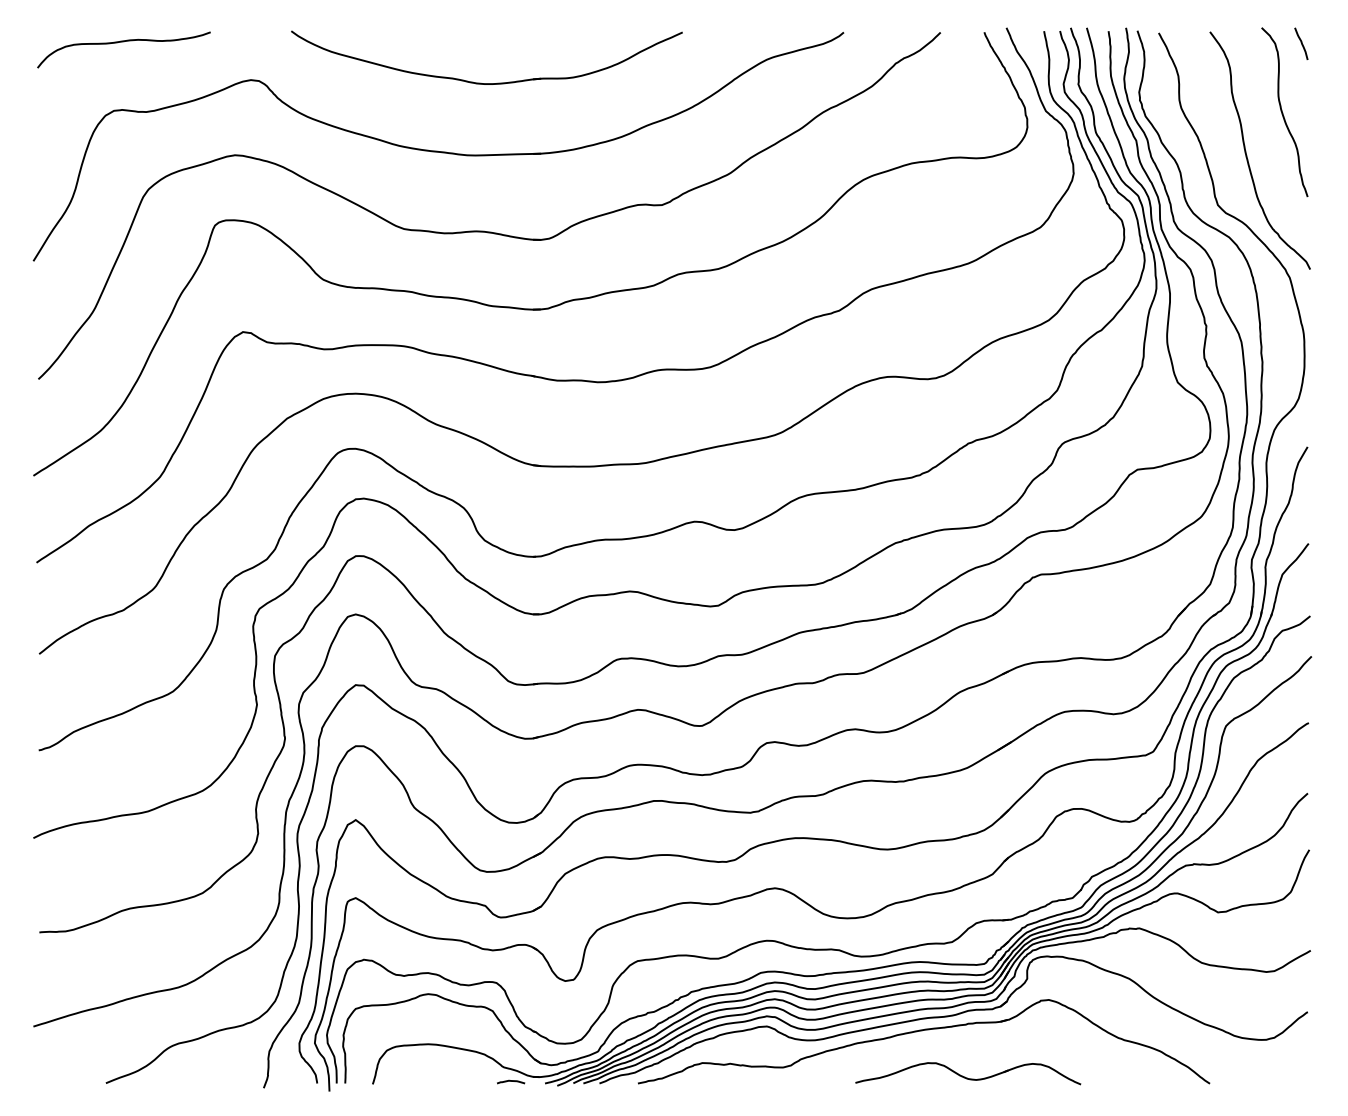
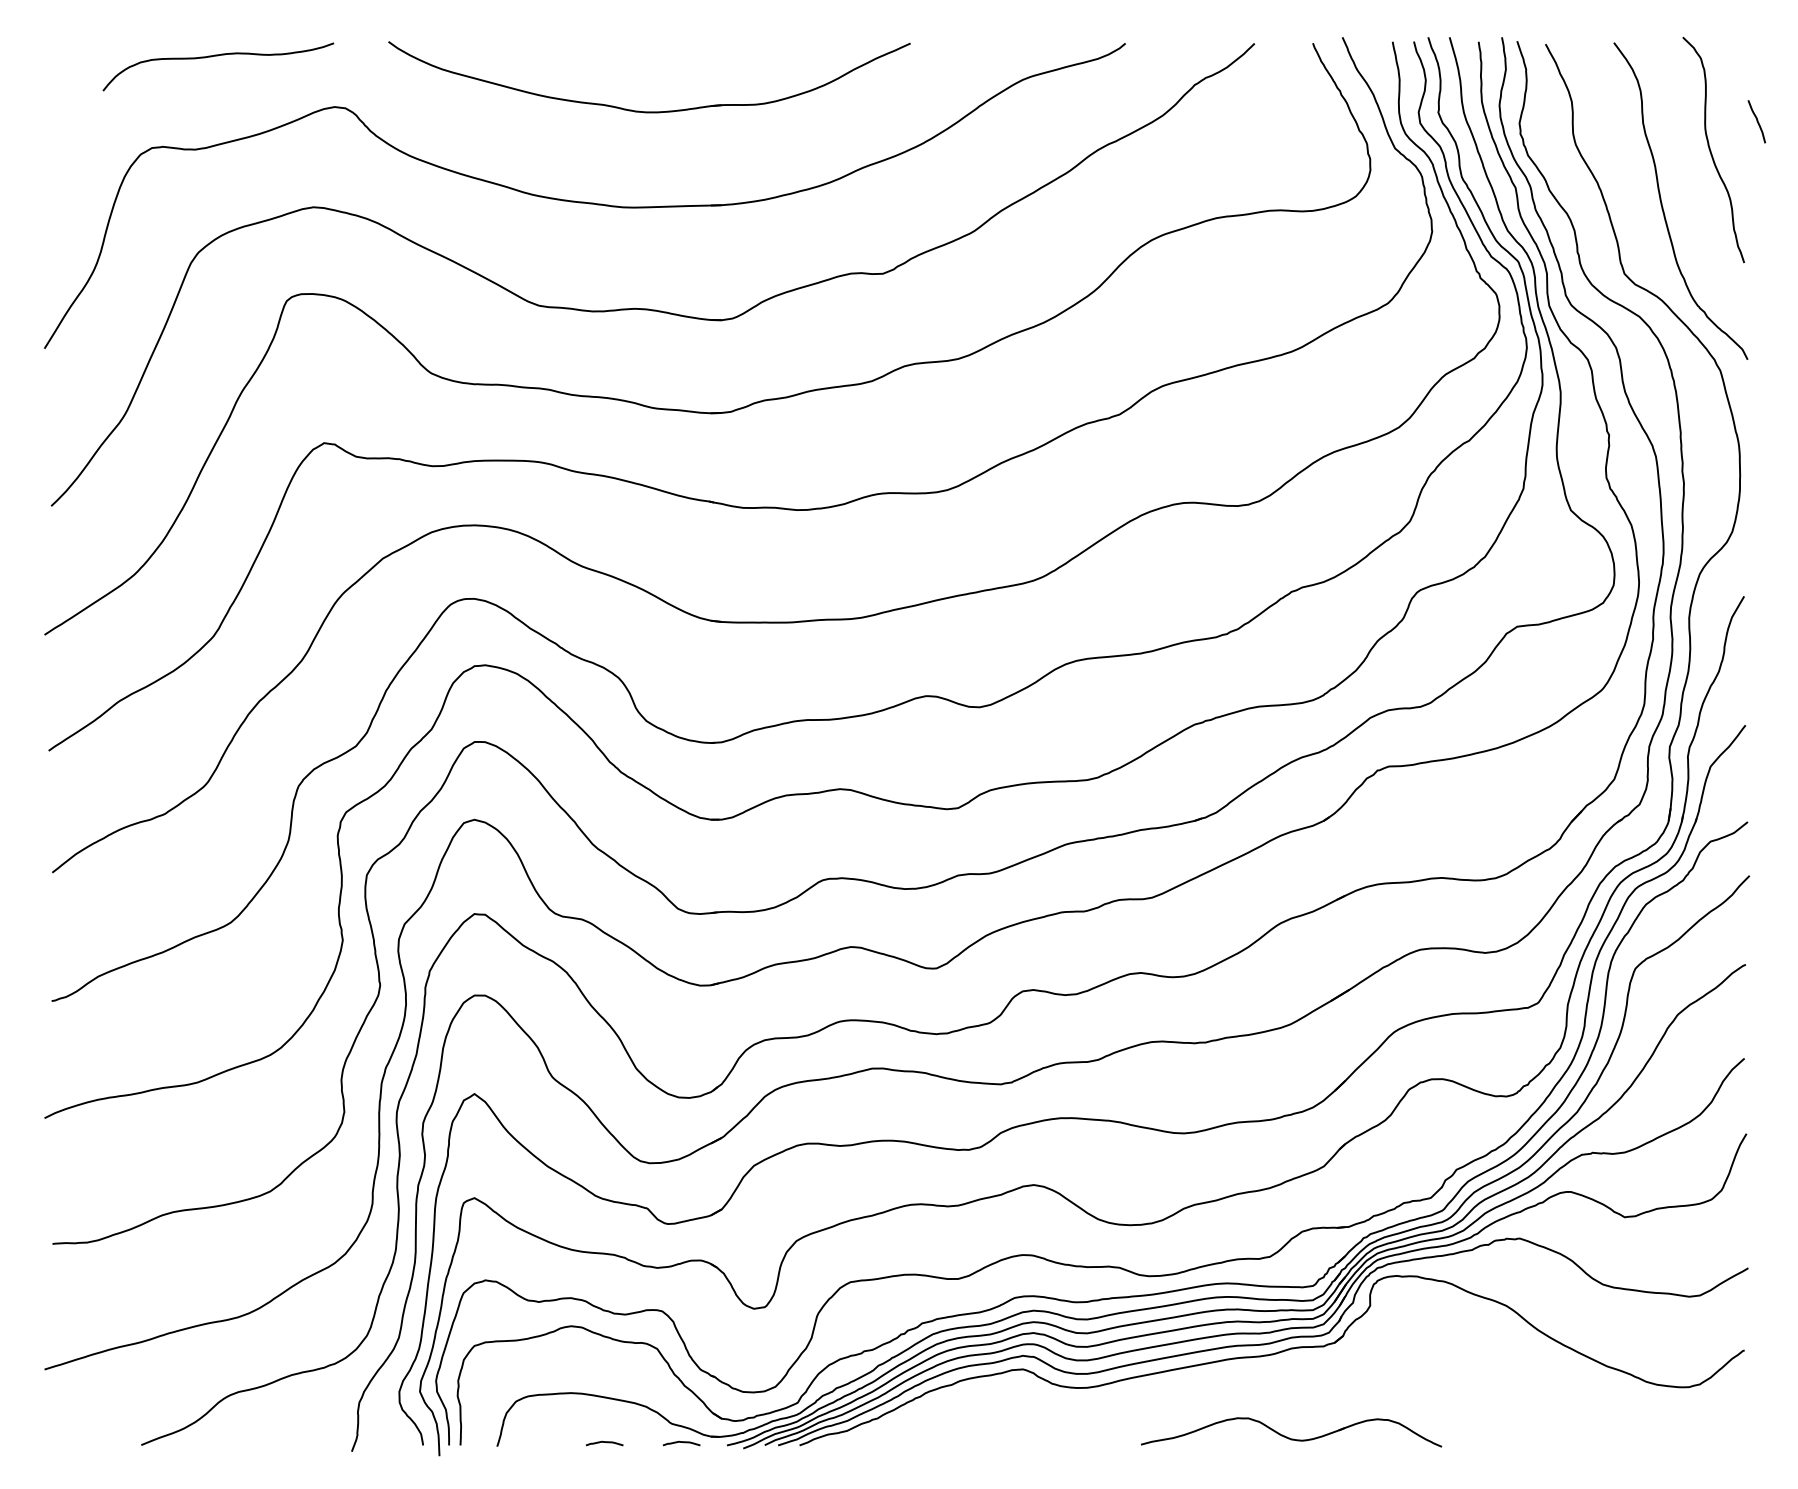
curve: (124, 42) -> (218, 56), moved
curve: (1301, 43) -> (1756, 121), moved
part: (923, 1031) -> (1231, 1375), removed
curve: (453, 1081) -> (604, 1442), added

